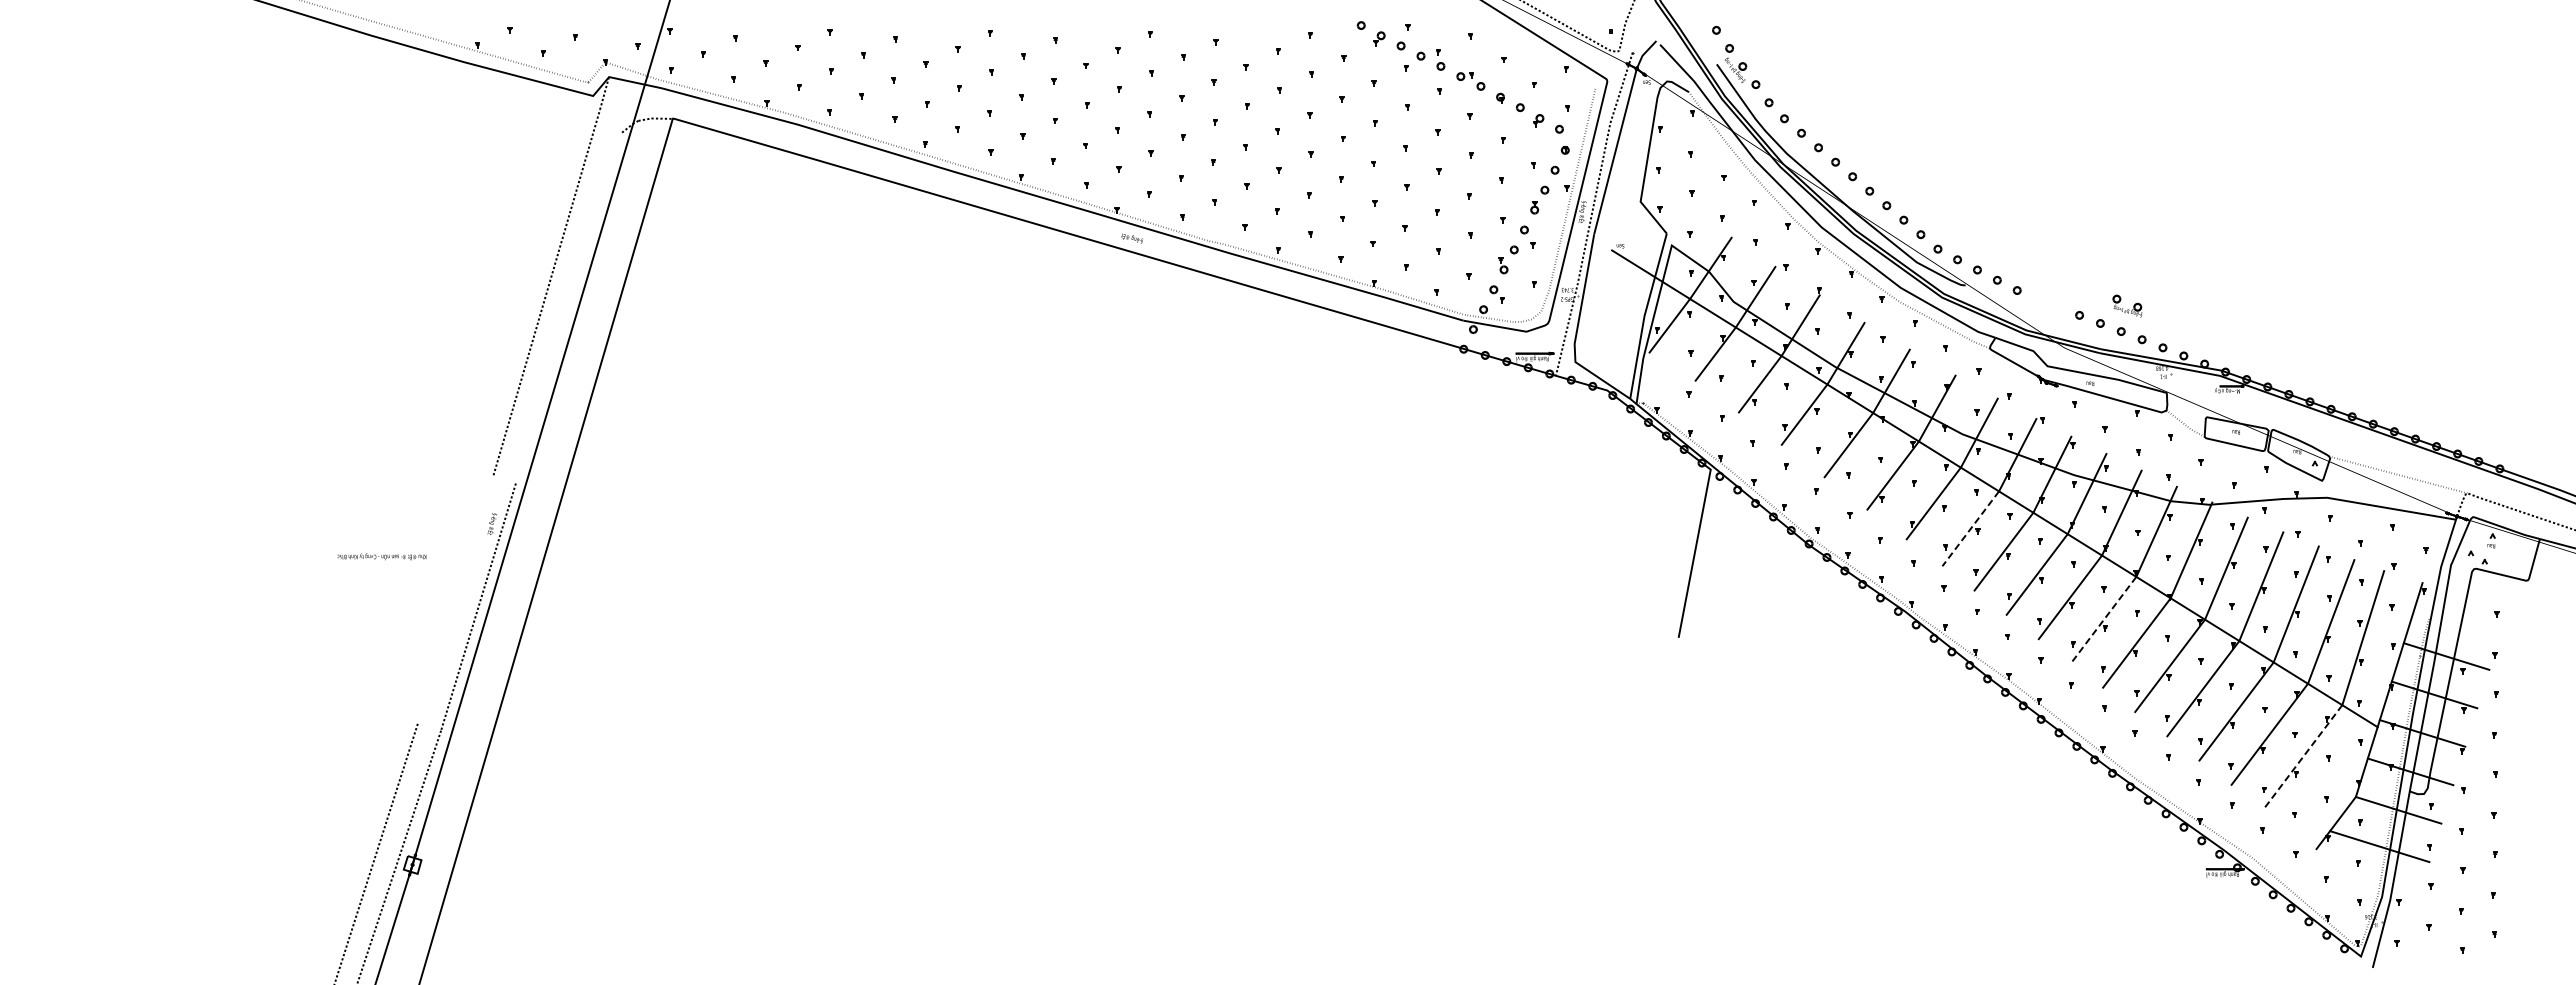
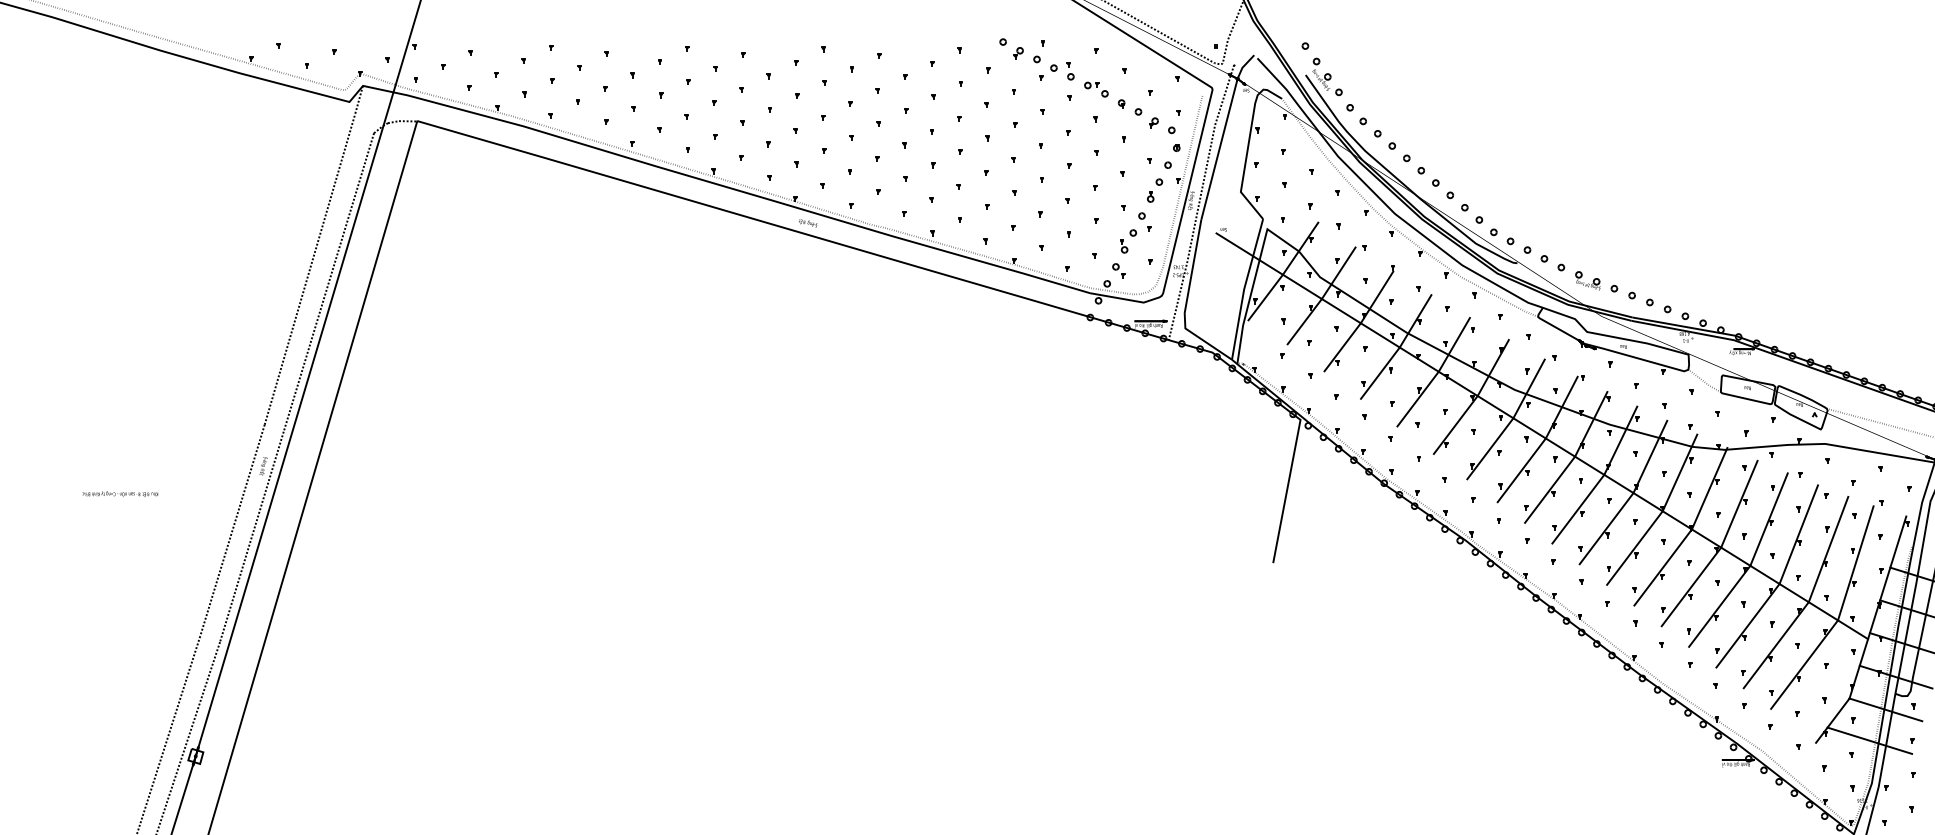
text: (2127, 305) -> (1587, 280), moved
line: (568, 307) -> (328, 281), added
line: (1970, 528) -> (1521, 470), dashed -> solid
text: (381, 556) -> (119, 493), moved
line: (455, 599) -> (232, 530), added
line: (2103, 620) -> (1634, 548), dashed -> solid
line: (2302, 757) -> (1804, 664), dashed -> solid

